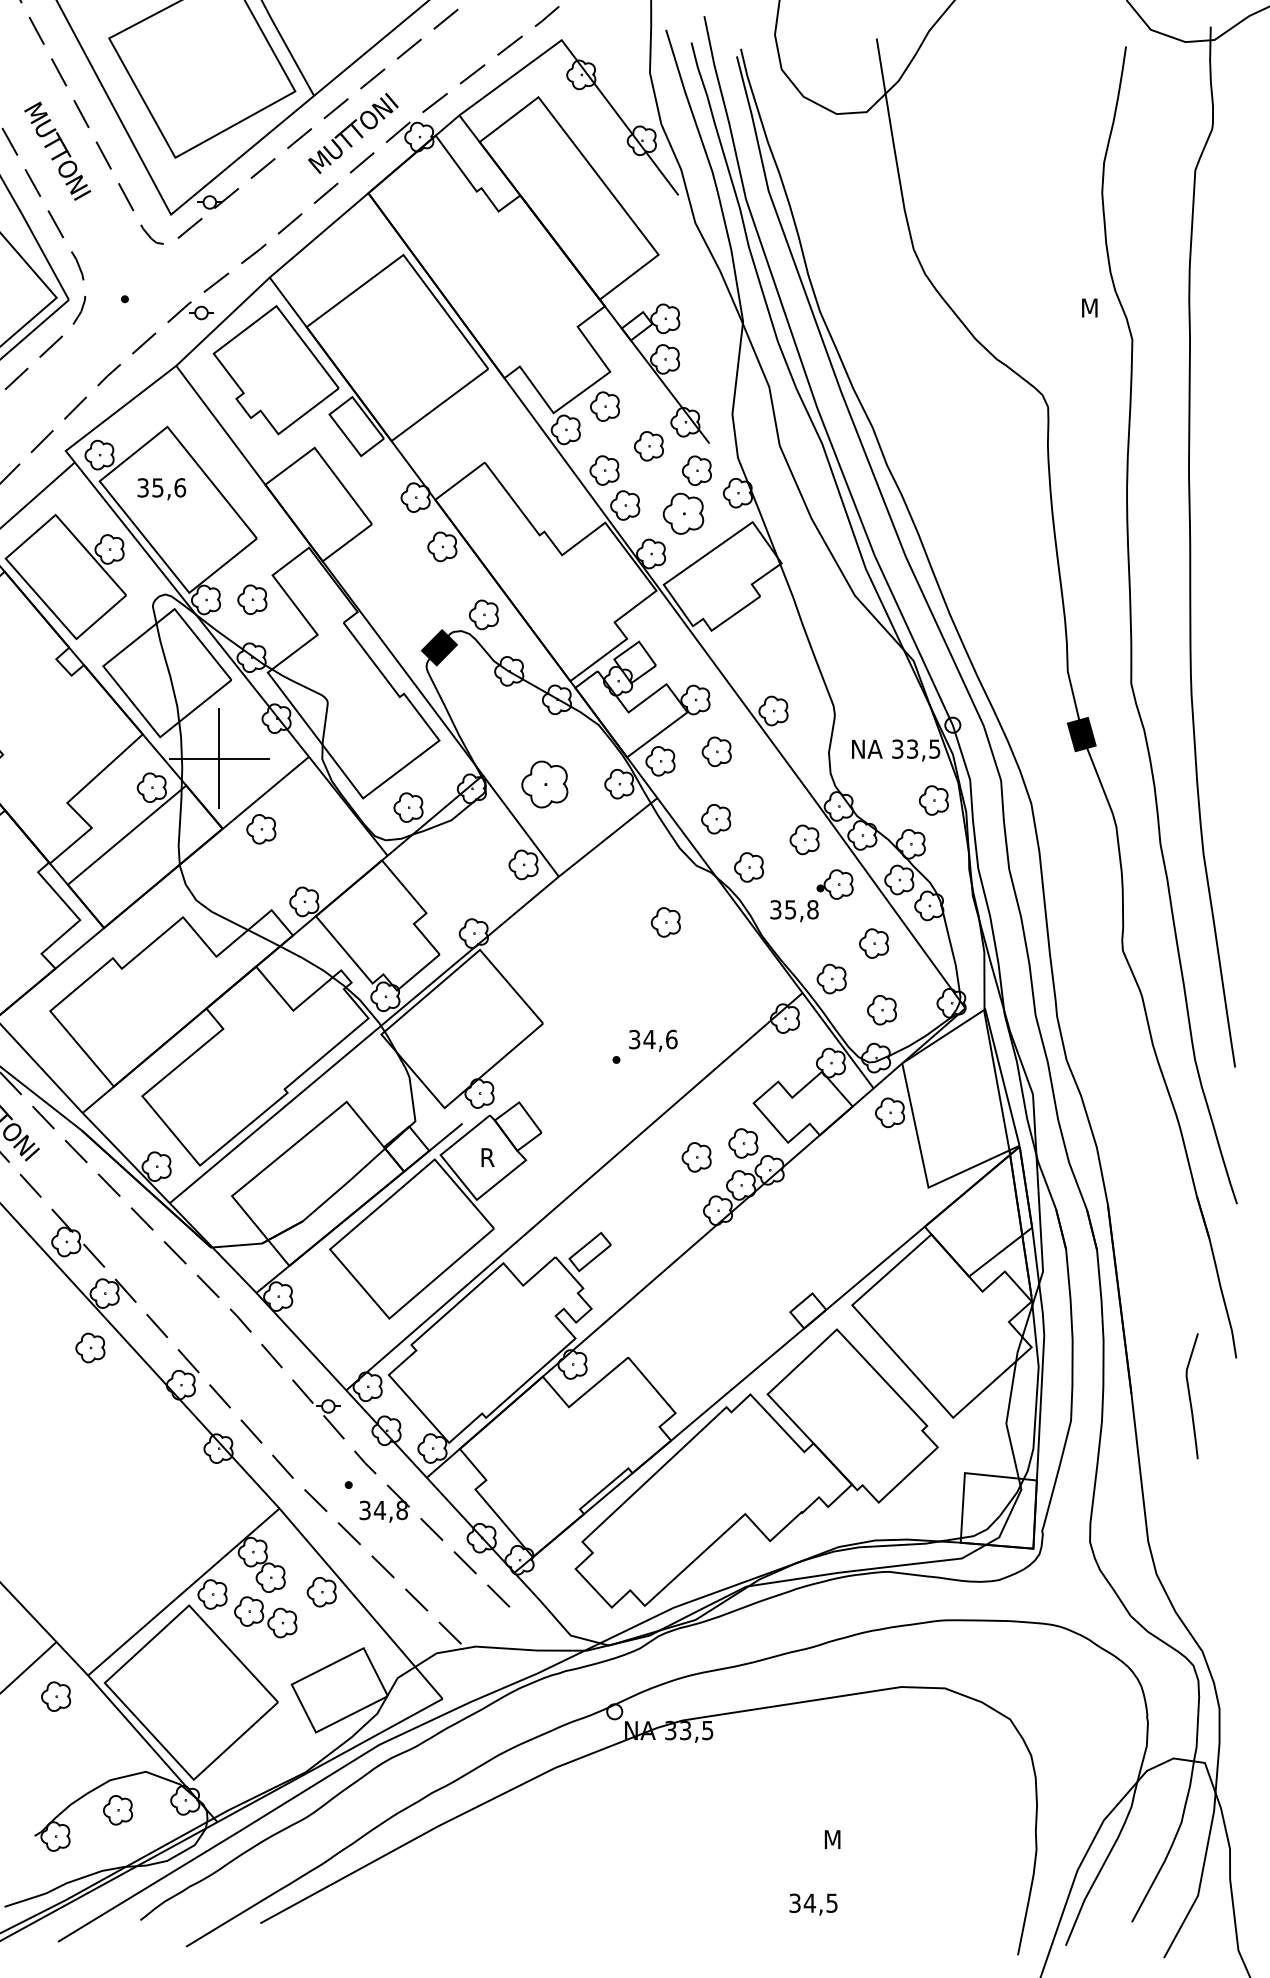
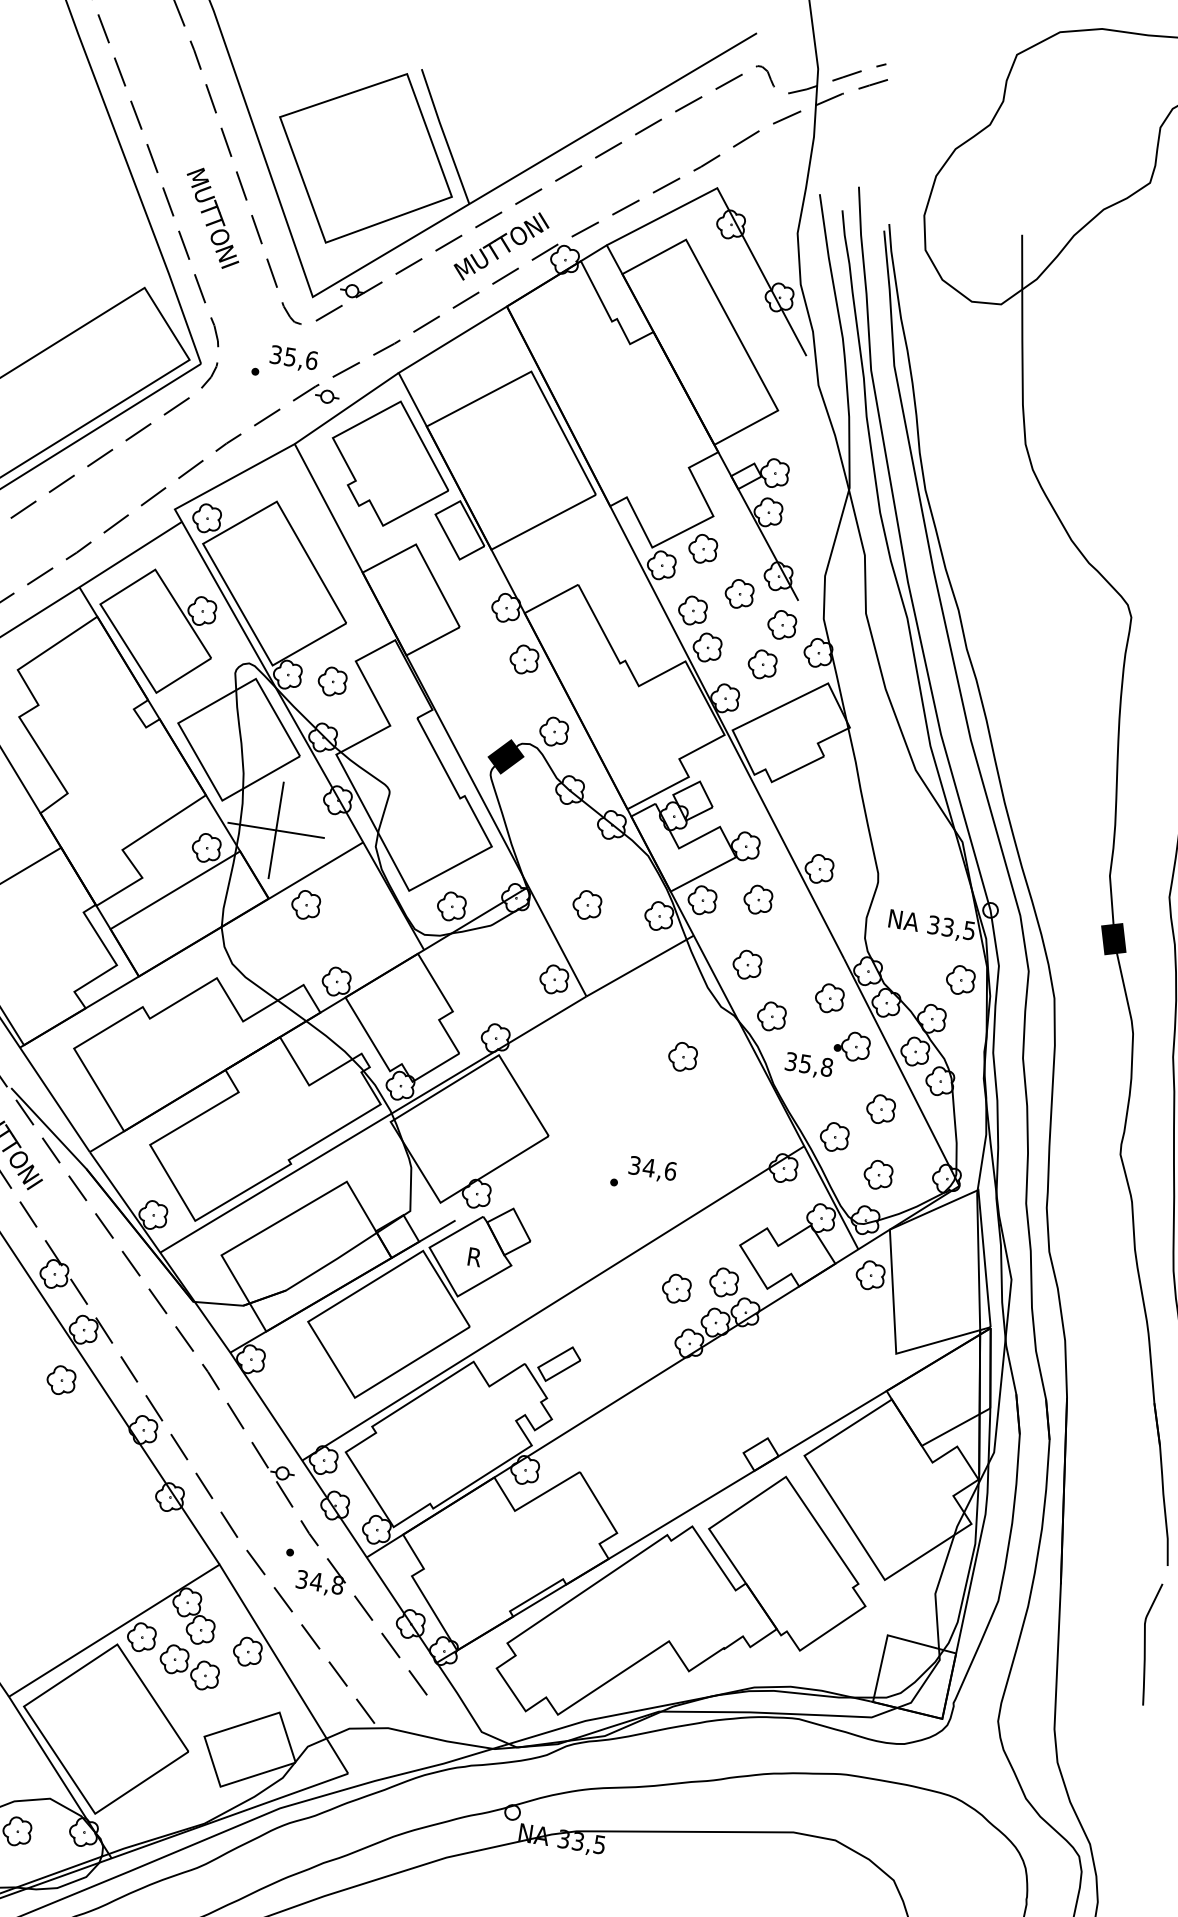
text: (161, 489) -> (293, 359), moved
part: (683, 513) -> (762, 664), size x0.71
part: (545, 784) -> (587, 905), size x0.62
curve: (1190, 1396) -> (1145, 1643), moved

